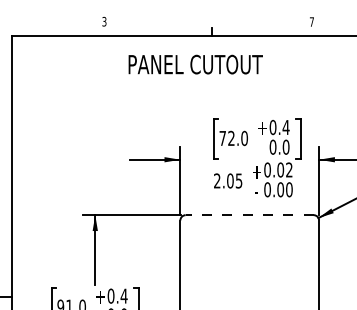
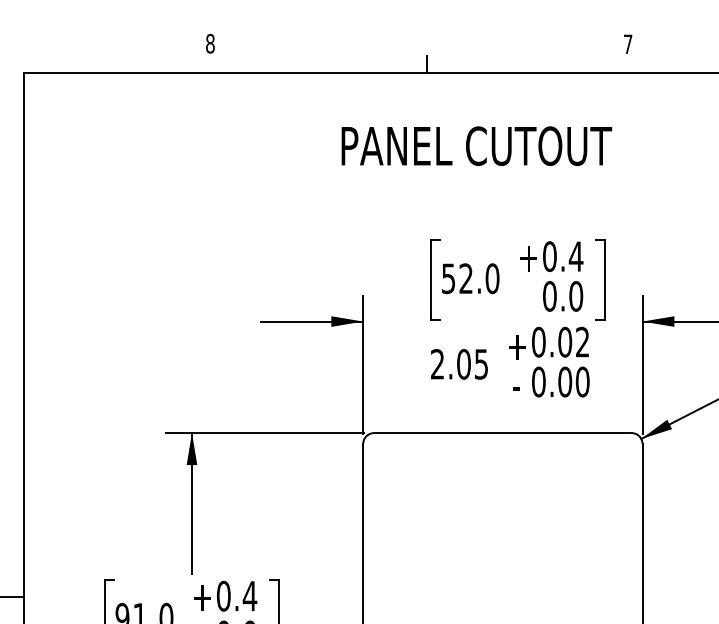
text: (104, 21) -> (210, 43), 3 -> 8
text: (195, 64) -> (476, 145), moved
text: (222, 138) -> (448, 278), 72.0 -> 52.0
line: (249, 215) -> (502, 433), dashed -> solid

